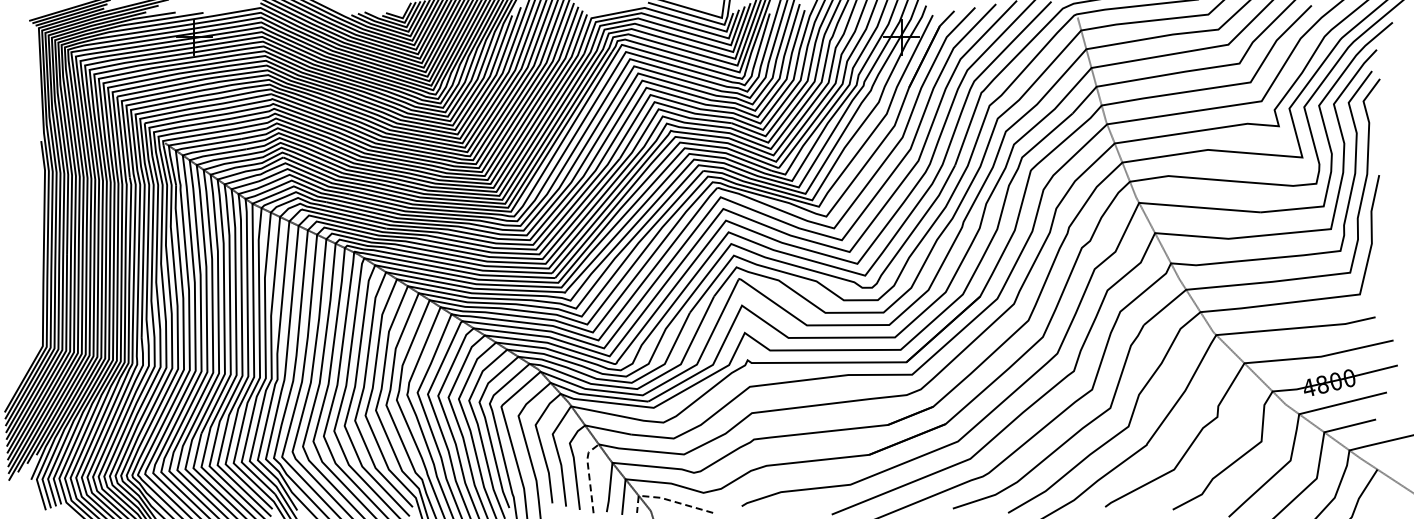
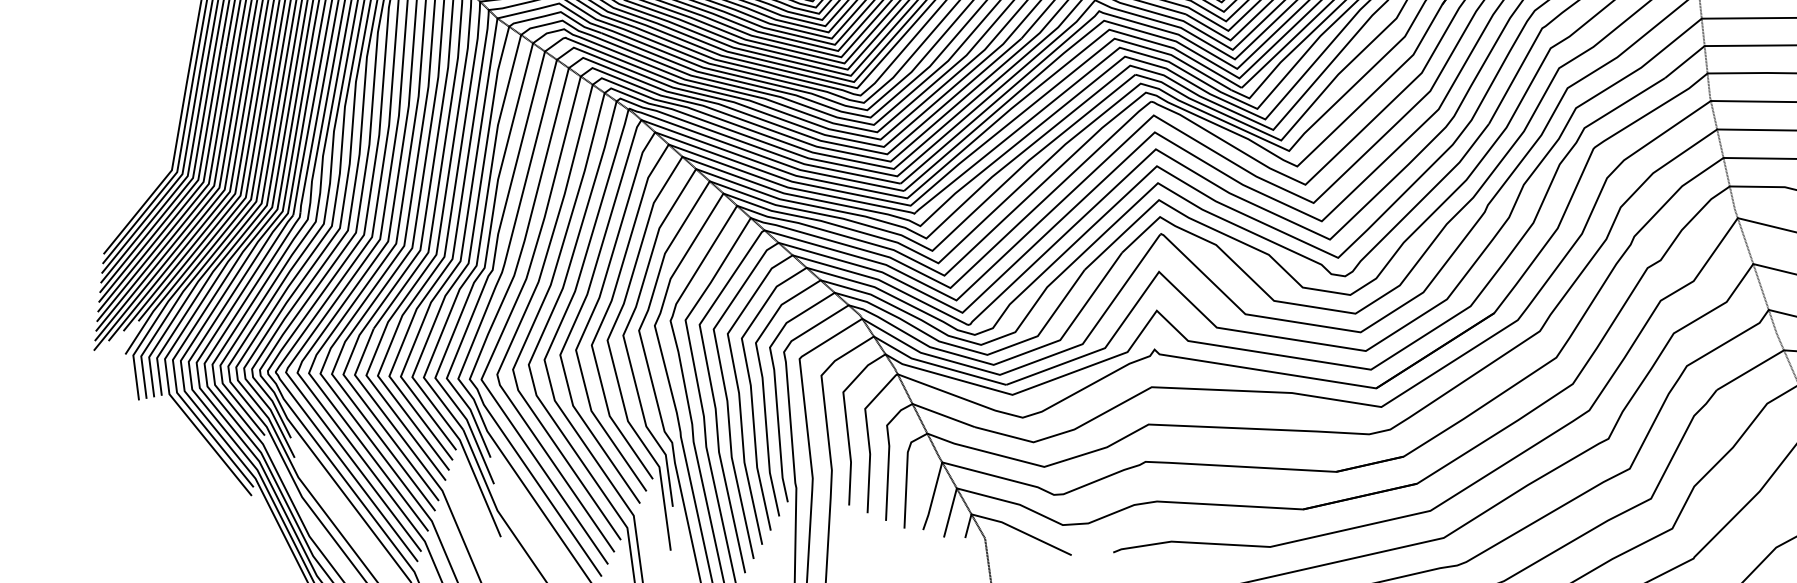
line: (589, 474) -> (907, 473), dashed -> solid
line: (666, 499) -> (1009, 525), dashed -> solid

